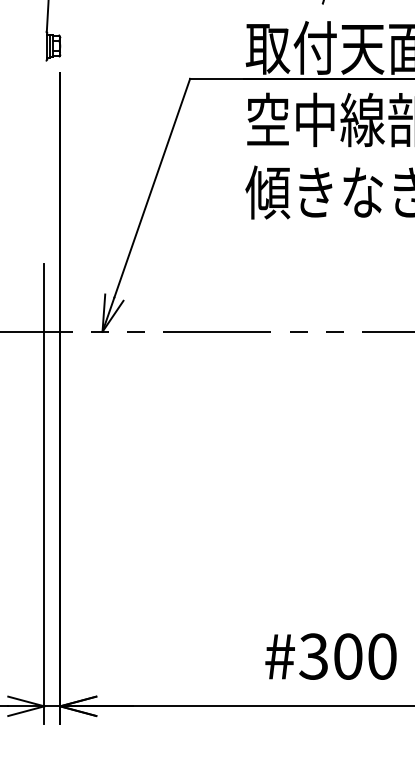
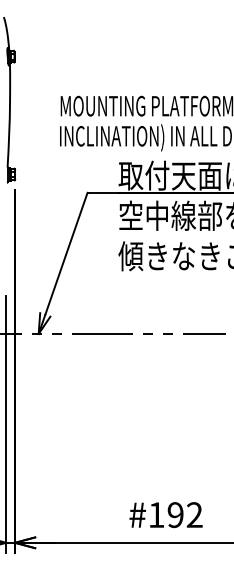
text: (347, 657) -> (175, 515), #300 -> #192

